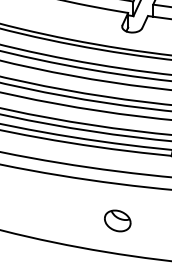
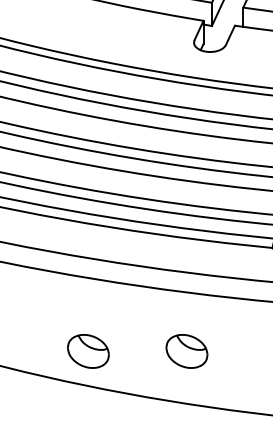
part: (55, 220) -> (88, 350), added

